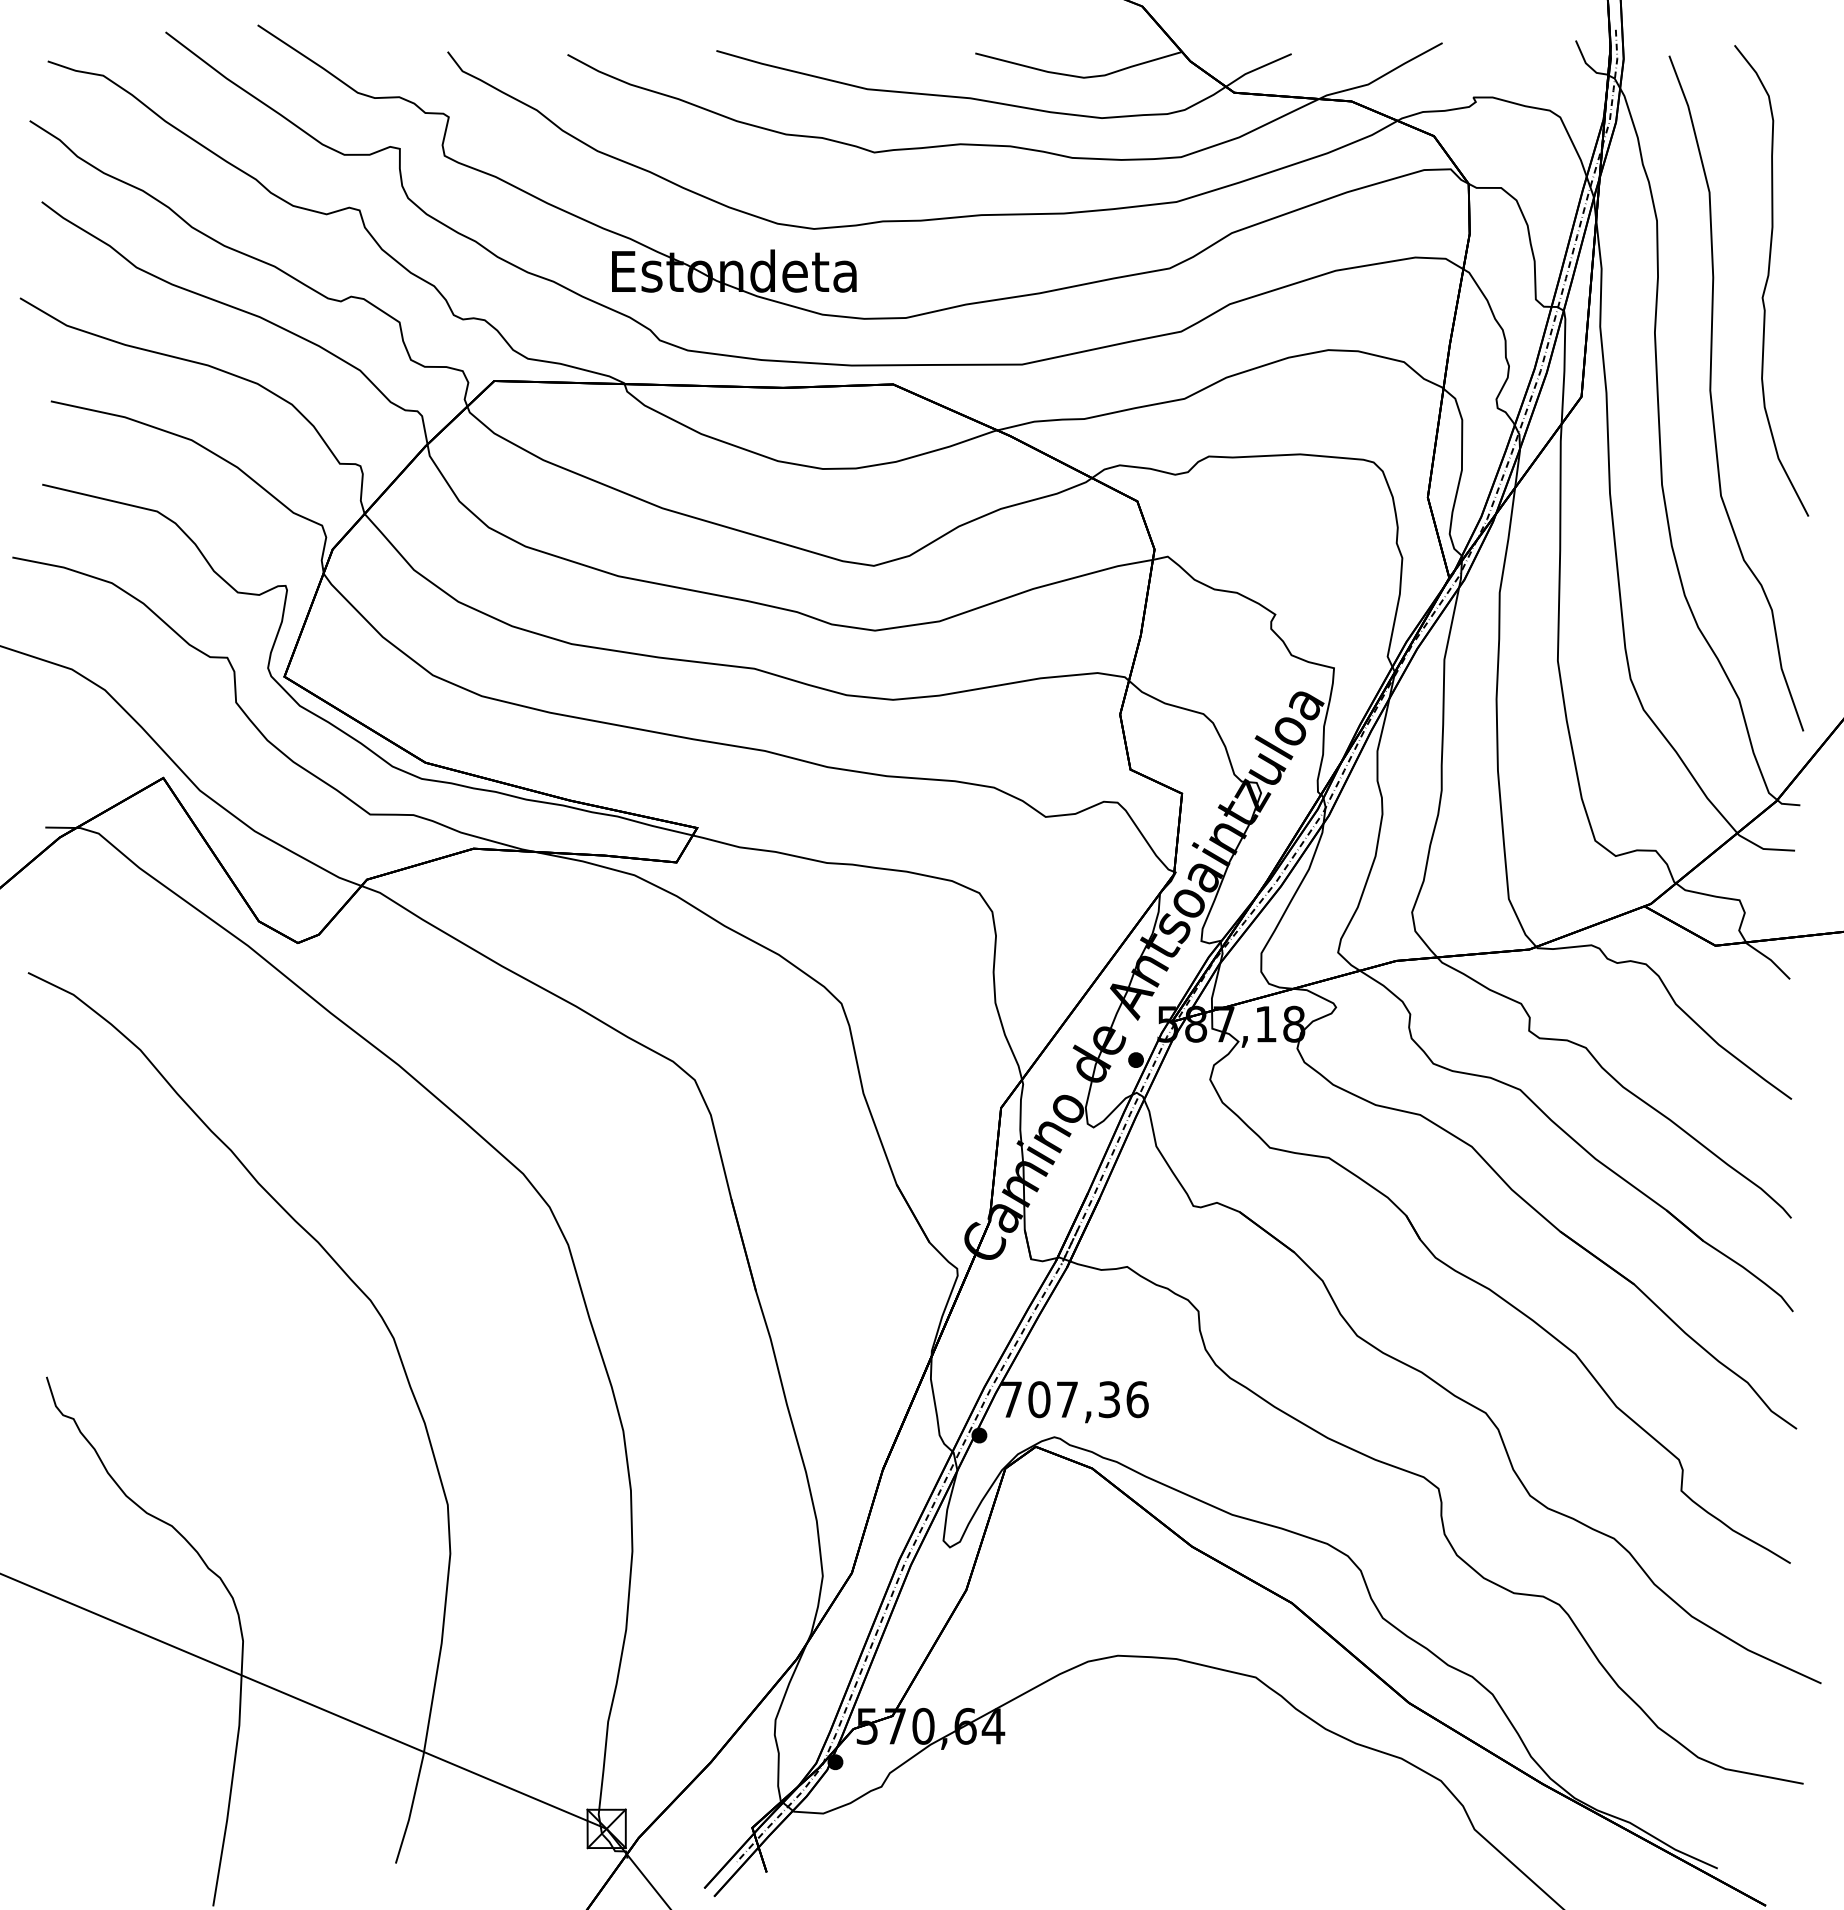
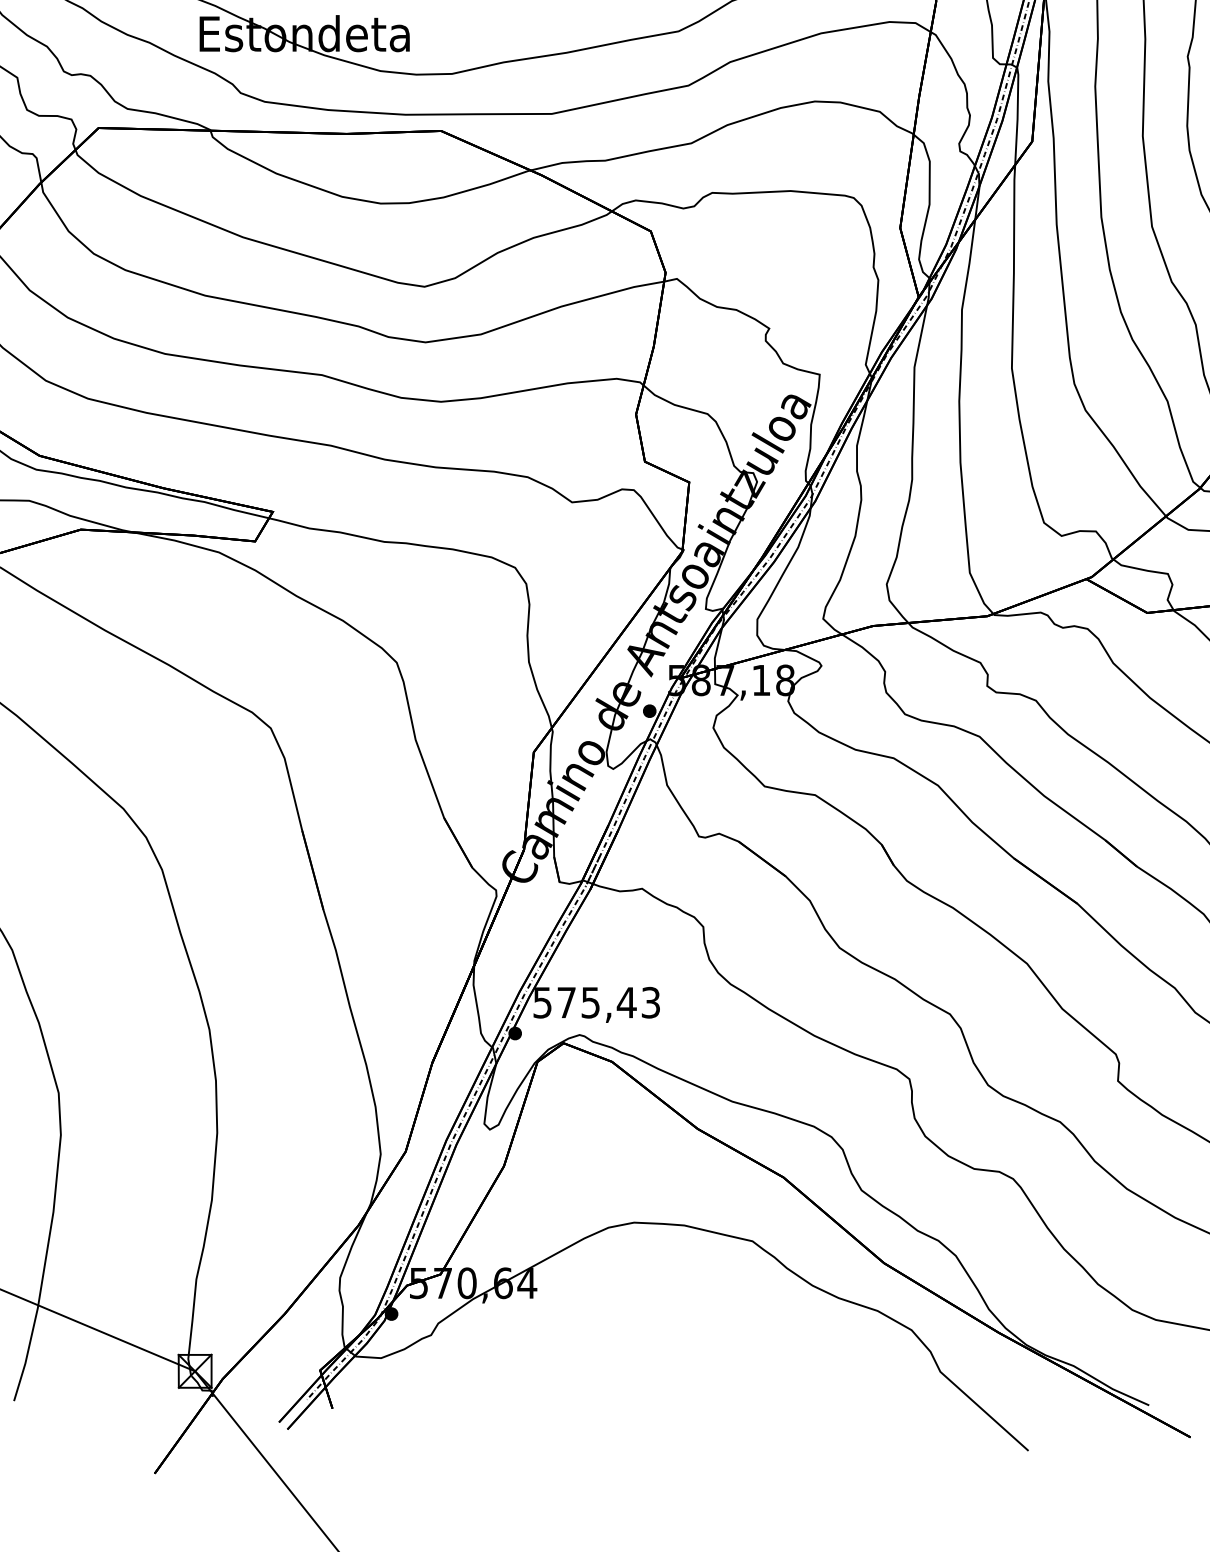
text: (1074, 1399) -> (596, 1002), 707,36 -> 575,43

